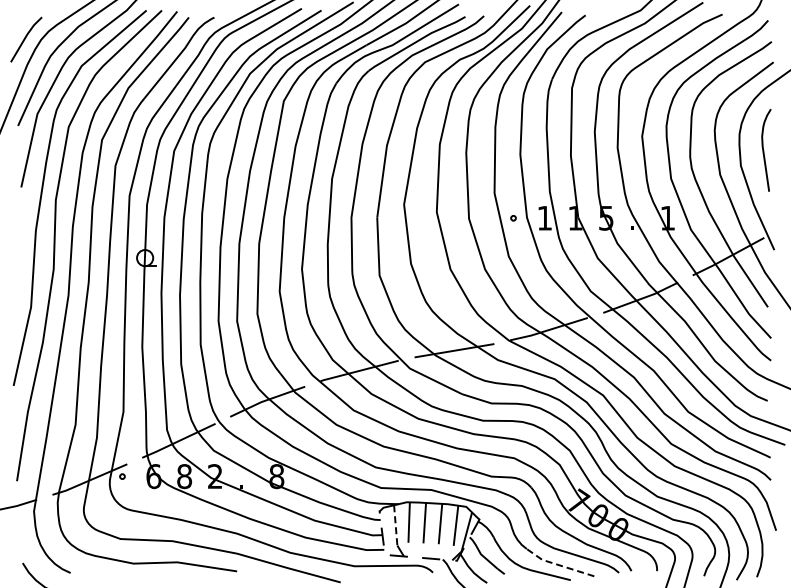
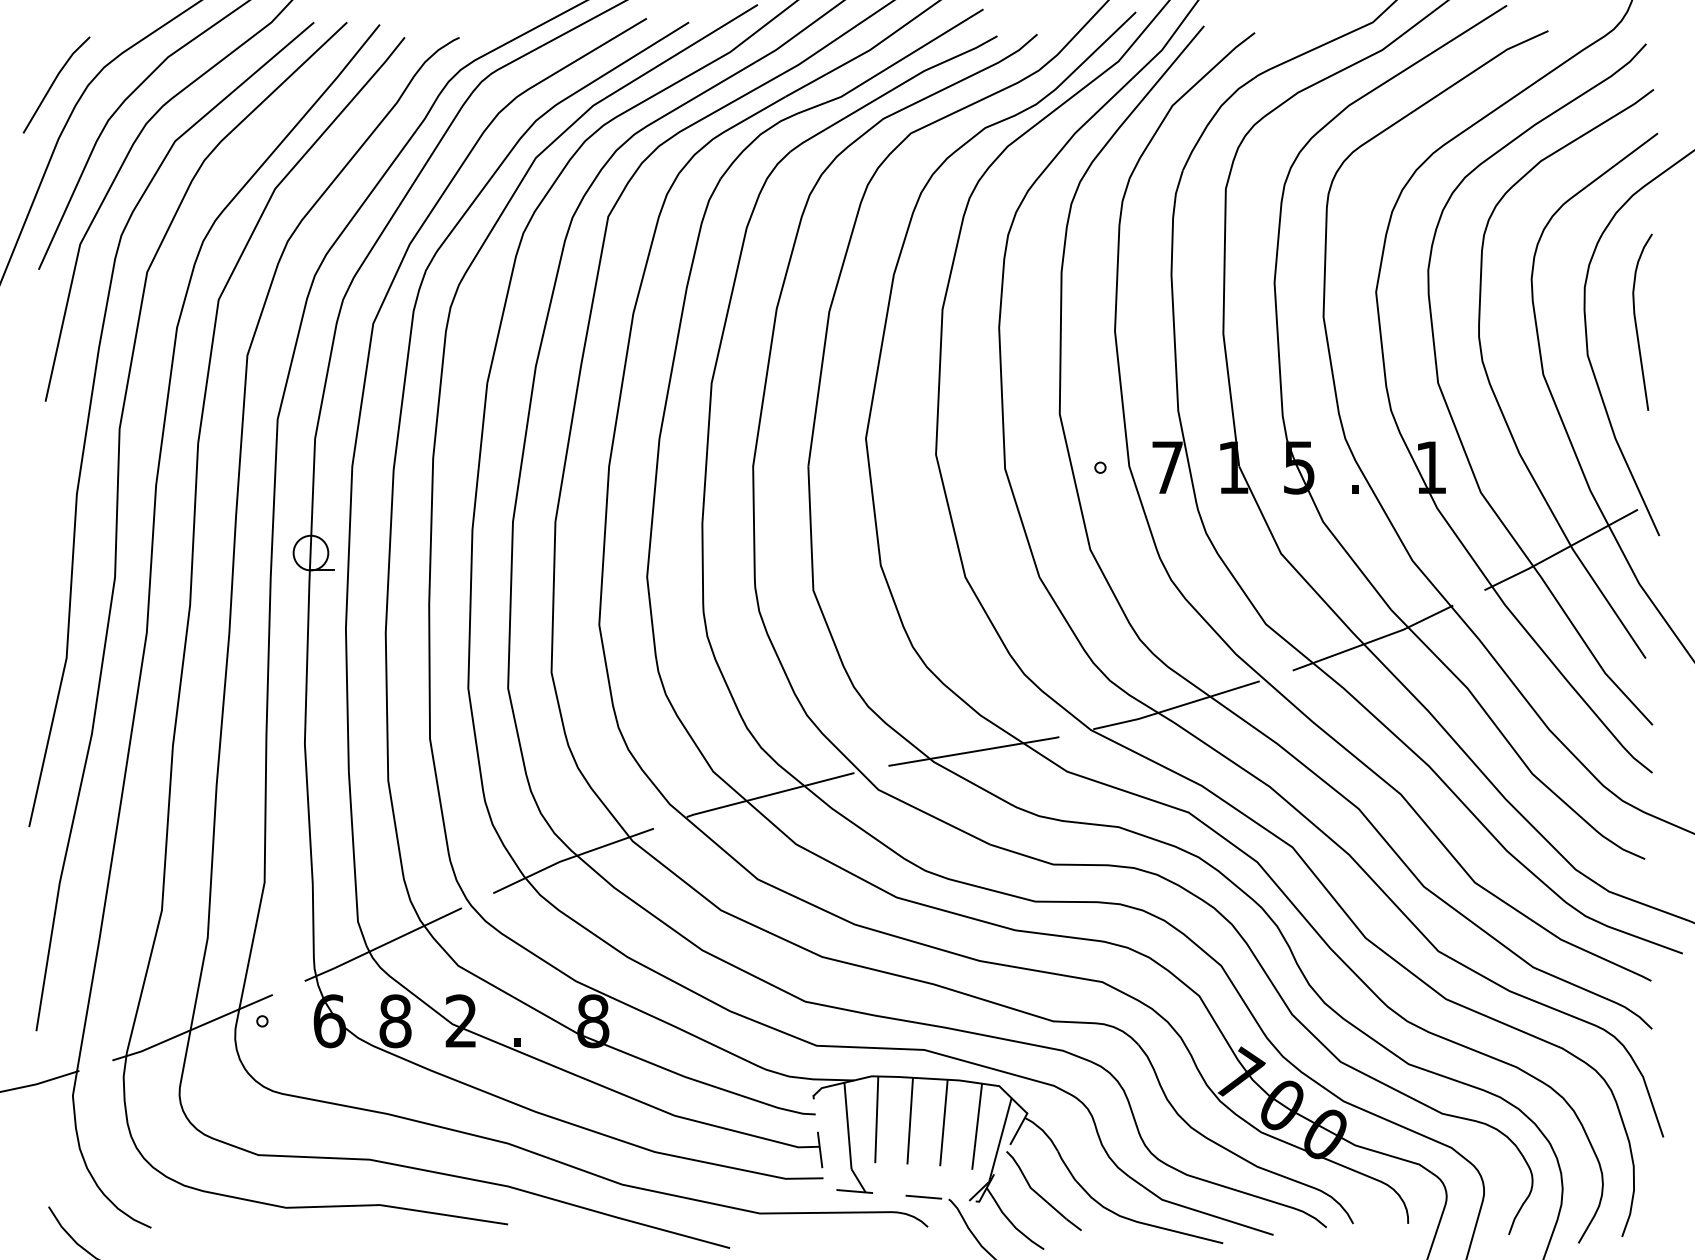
text: (544, 218) -> (1166, 468), 1 -> 7
line: (395, 525) -> (847, 1126), dashed -> solid
line: (558, 564) -> (1196, 1209), dashed -> solid

